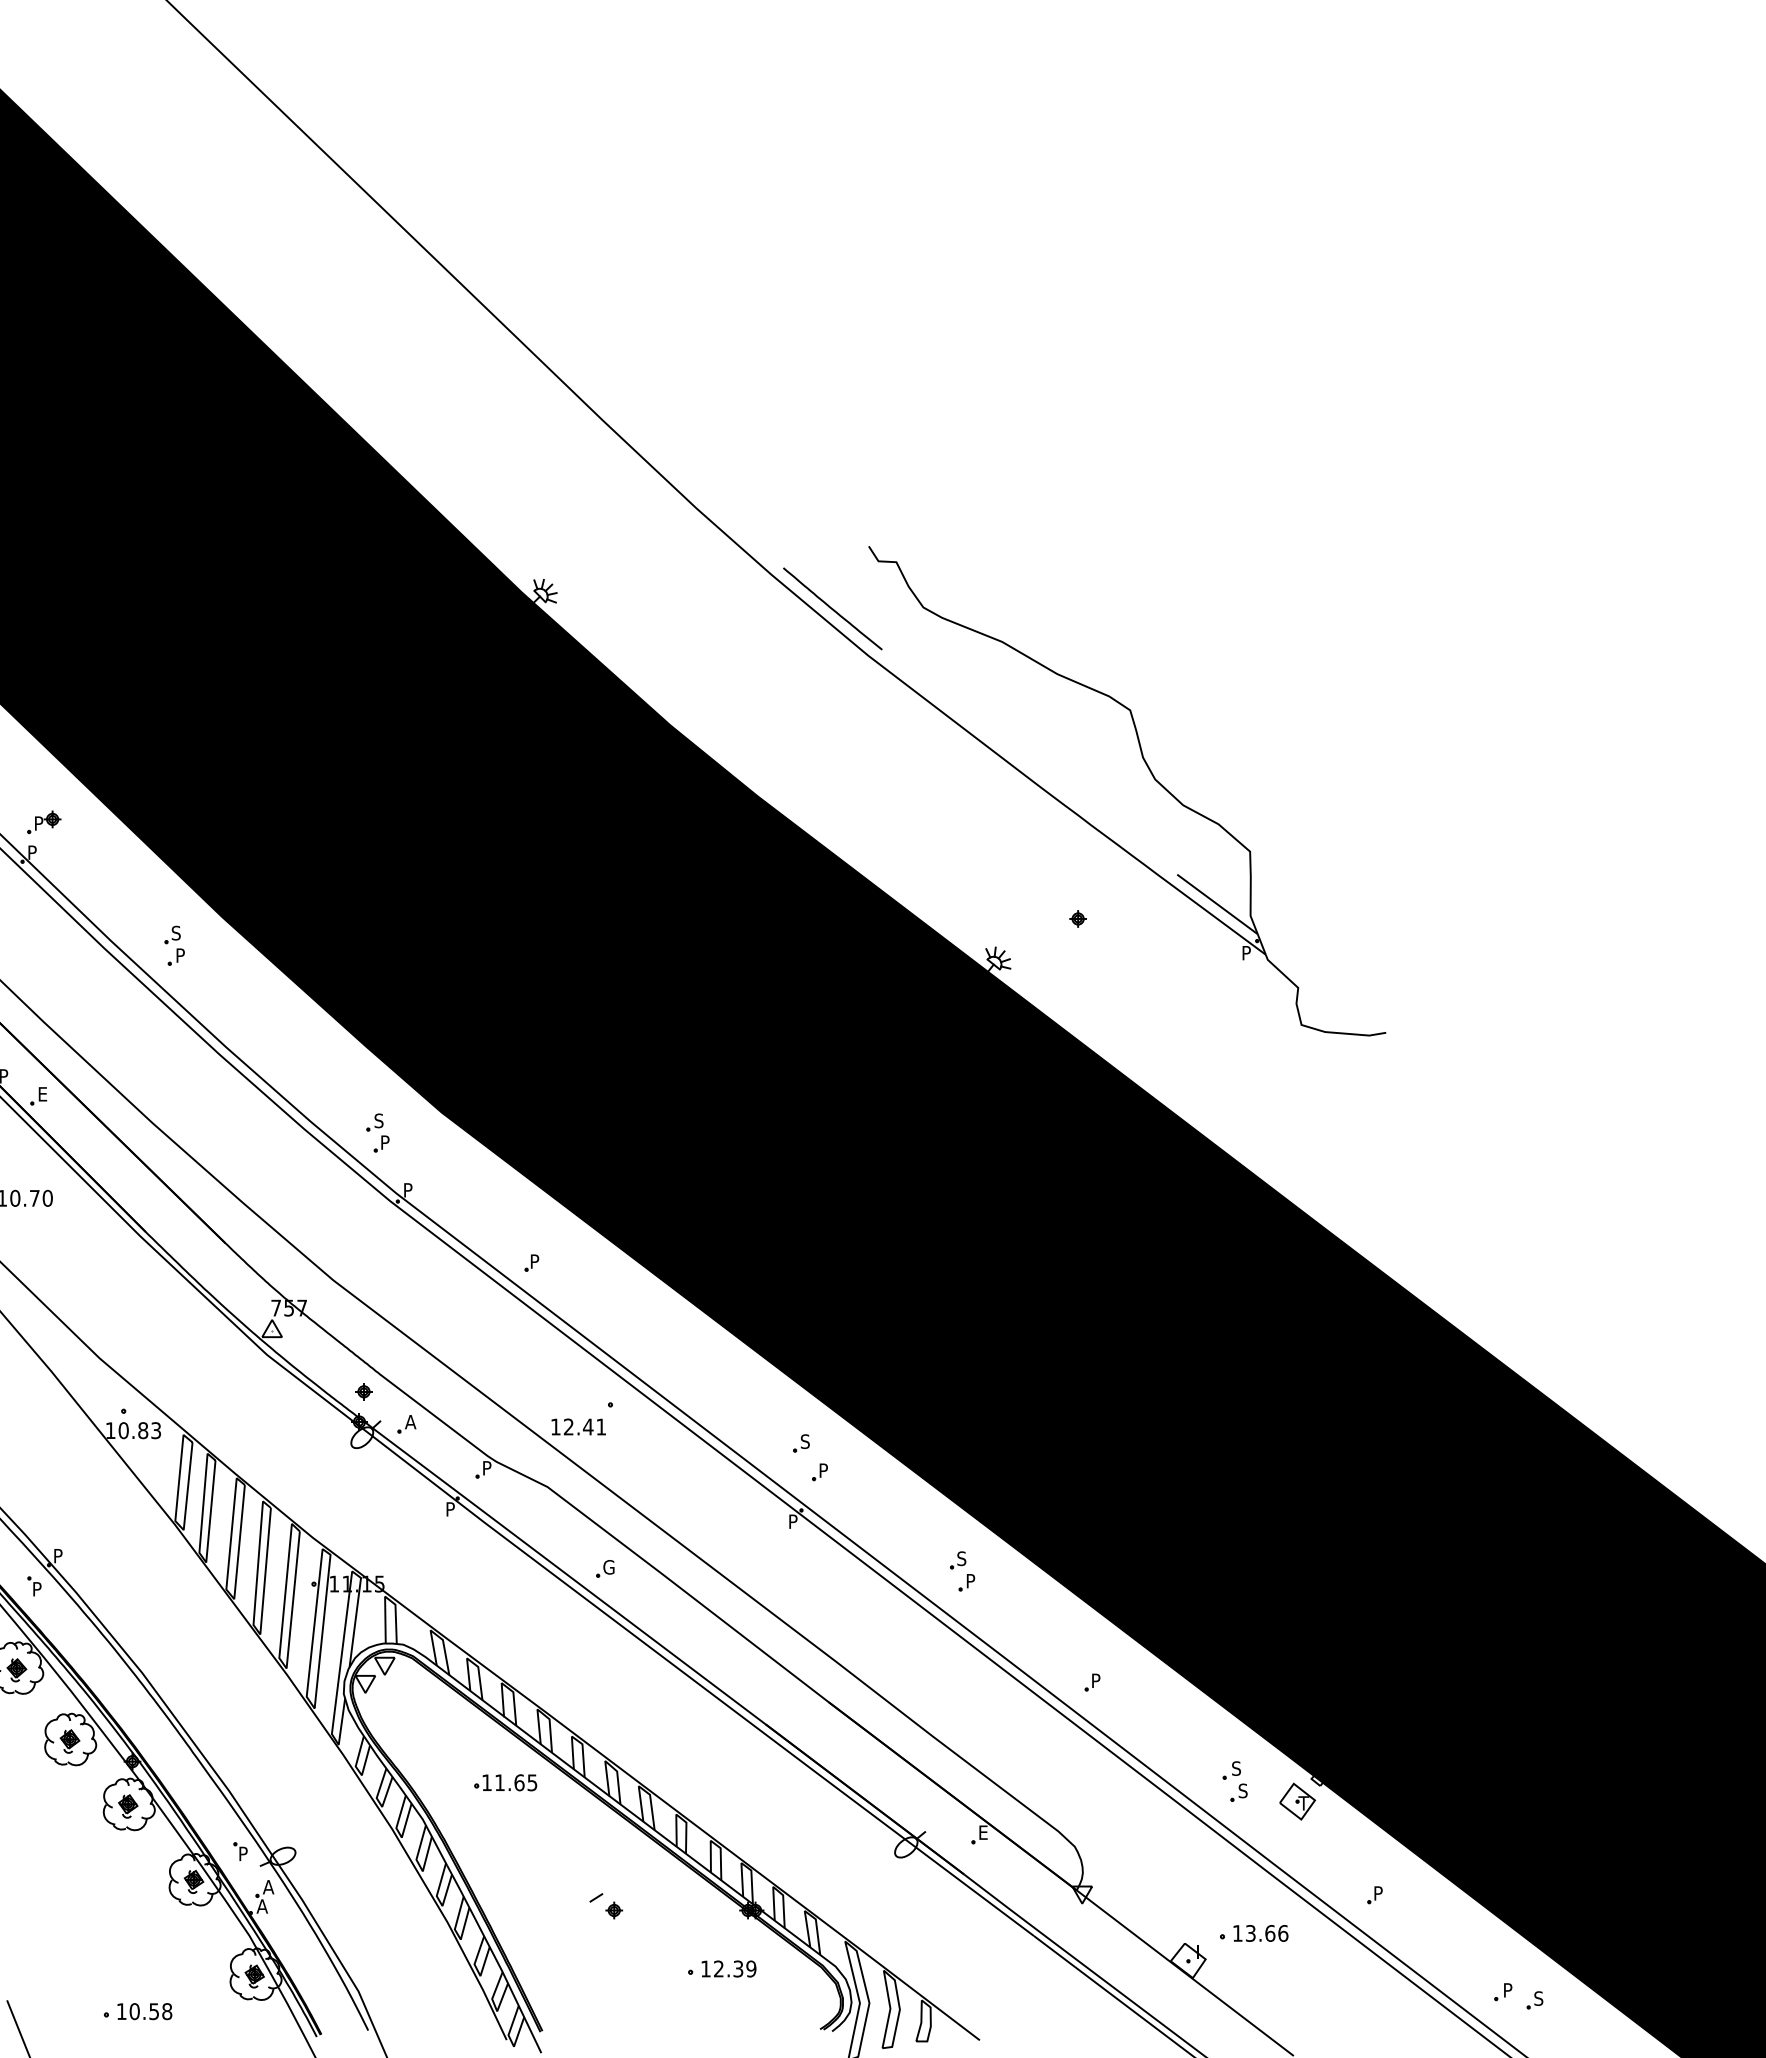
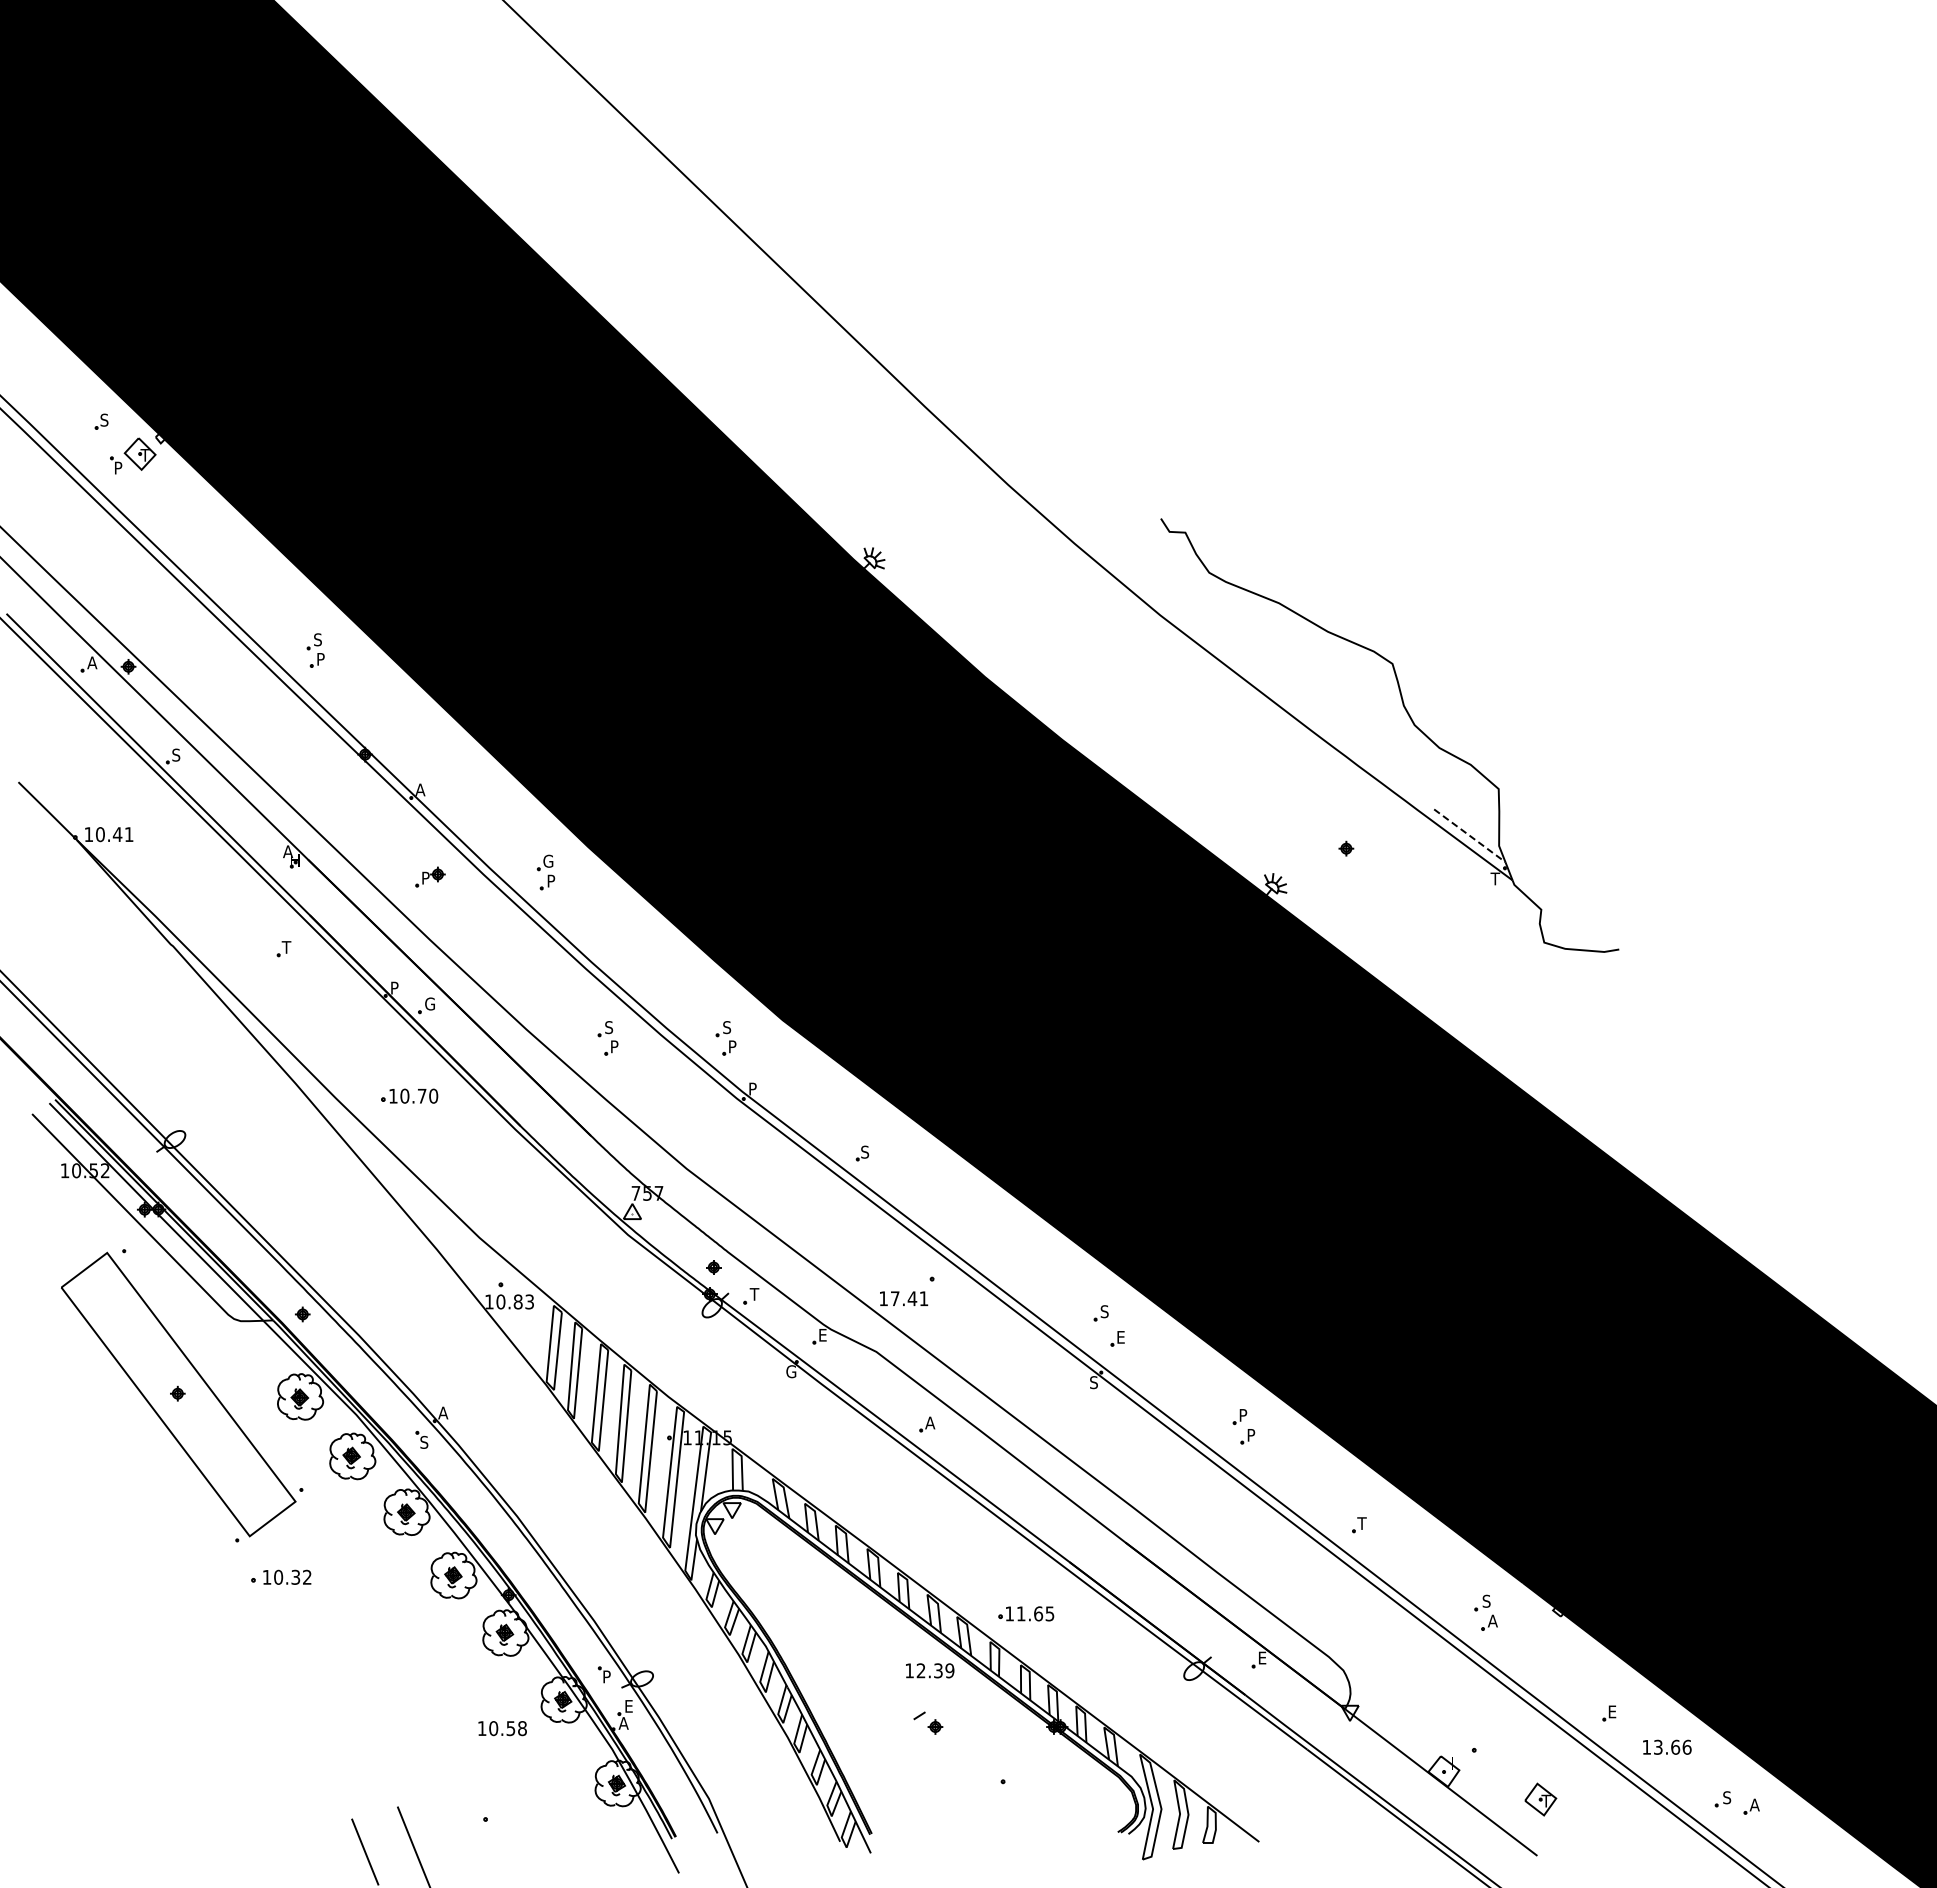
line: (833, 608) -> (1129, 573), removed
part: (44, 821) -> (430, 876), moved
text: (32, 852) -> (420, 789), P -> A
line: (1218, 905) -> (1470, 836), solid -> dashed
text: (177, 932) -> (548, 860), S -> G
text: (1246, 952) -> (1495, 878), P -> T
text: (43, 1093) -> (429, 1003), E -> G
part: (244, 1133) -> (607, 1038), added
text: (535, 1260) -> (865, 1151), P -> S
text: (409, 1422) -> (754, 1294), A -> T
text: (568, 1426) -> (894, 1298), 12.41 -> 17.41
text: (487, 1468) -> (823, 1335), P -> E
text: (824, 1470) -> (1121, 1337), P -> E
text: (451, 1509) -> (791, 1371), P -> G
text: (792, 1521) -> (1093, 1382), P -> S
text: (58, 1555) -> (443, 1412), P -> A
text: (962, 1557) -> (1243, 1414), S -> P
text: (608, 1566) -> (930, 1422), G -> A
text: (37, 1588) -> (424, 1441), P -> S
text: (1095, 1680) -> (1361, 1523), P -> T
part: (505, 1782) -> (1026, 1613), moved
text: (1243, 1790) -> (1492, 1620), S -> A
part: (1297, 1801) -> (1540, 1799), moved
text: (268, 1887) -> (629, 1706), A -> E
text: (1379, 1892) -> (1613, 1711), P -> E
text: (1261, 1932) -> (1667, 1746), moved
text: (729, 1968) -> (930, 1670), moved
text: (1508, 1990) -> (1727, 1797), P -> S
text: (1538, 1997) -> (1754, 1804), S -> A
text: (144, 2011) -> (502, 1728), moved

